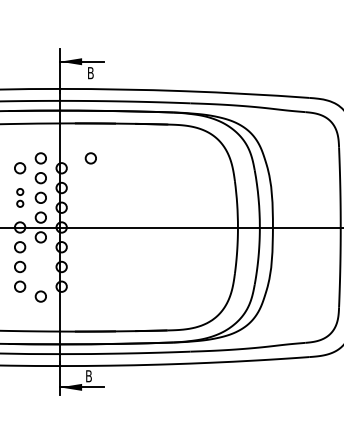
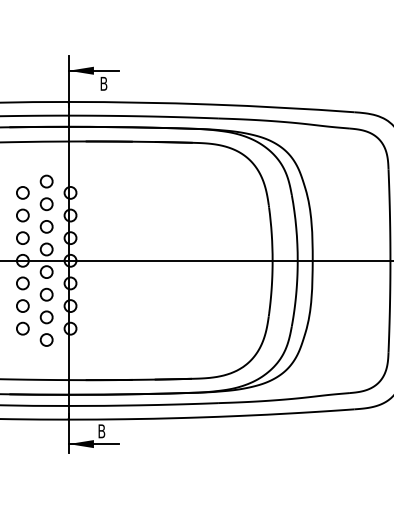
circle: (90, 158) -> (103, 181), removed
part: (20, 197) -> (23, 226), size x1.67
part: (40, 266) -> (46, 305), added

